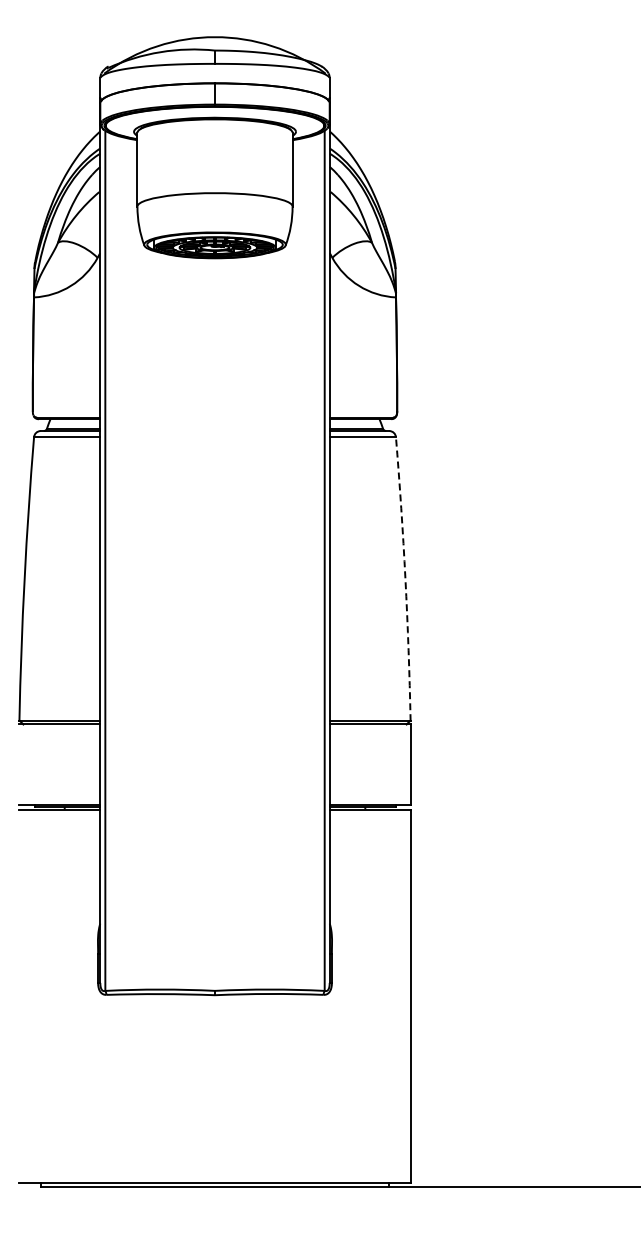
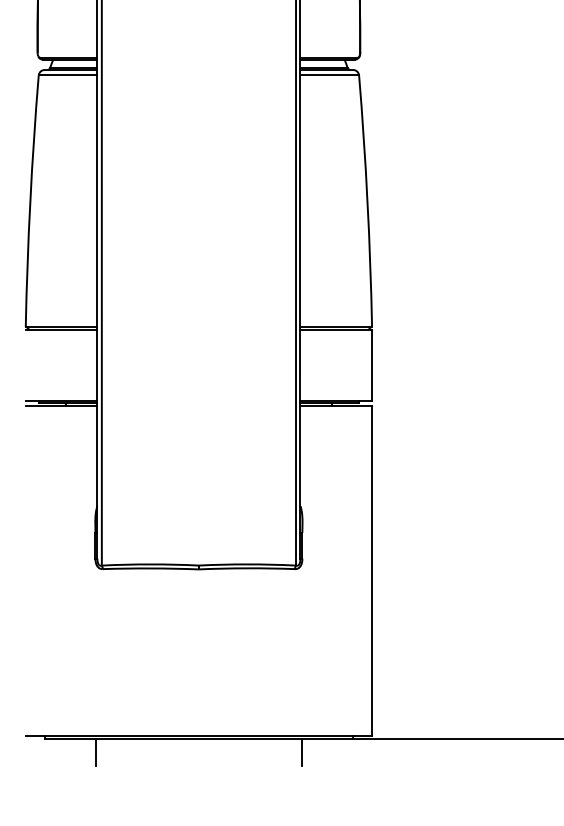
arc: (405, 579) -> (367, 201), dashed -> solid
line: (98, 1201) -> (95, 752), added
line: (331, 1201) -> (302, 752), added

